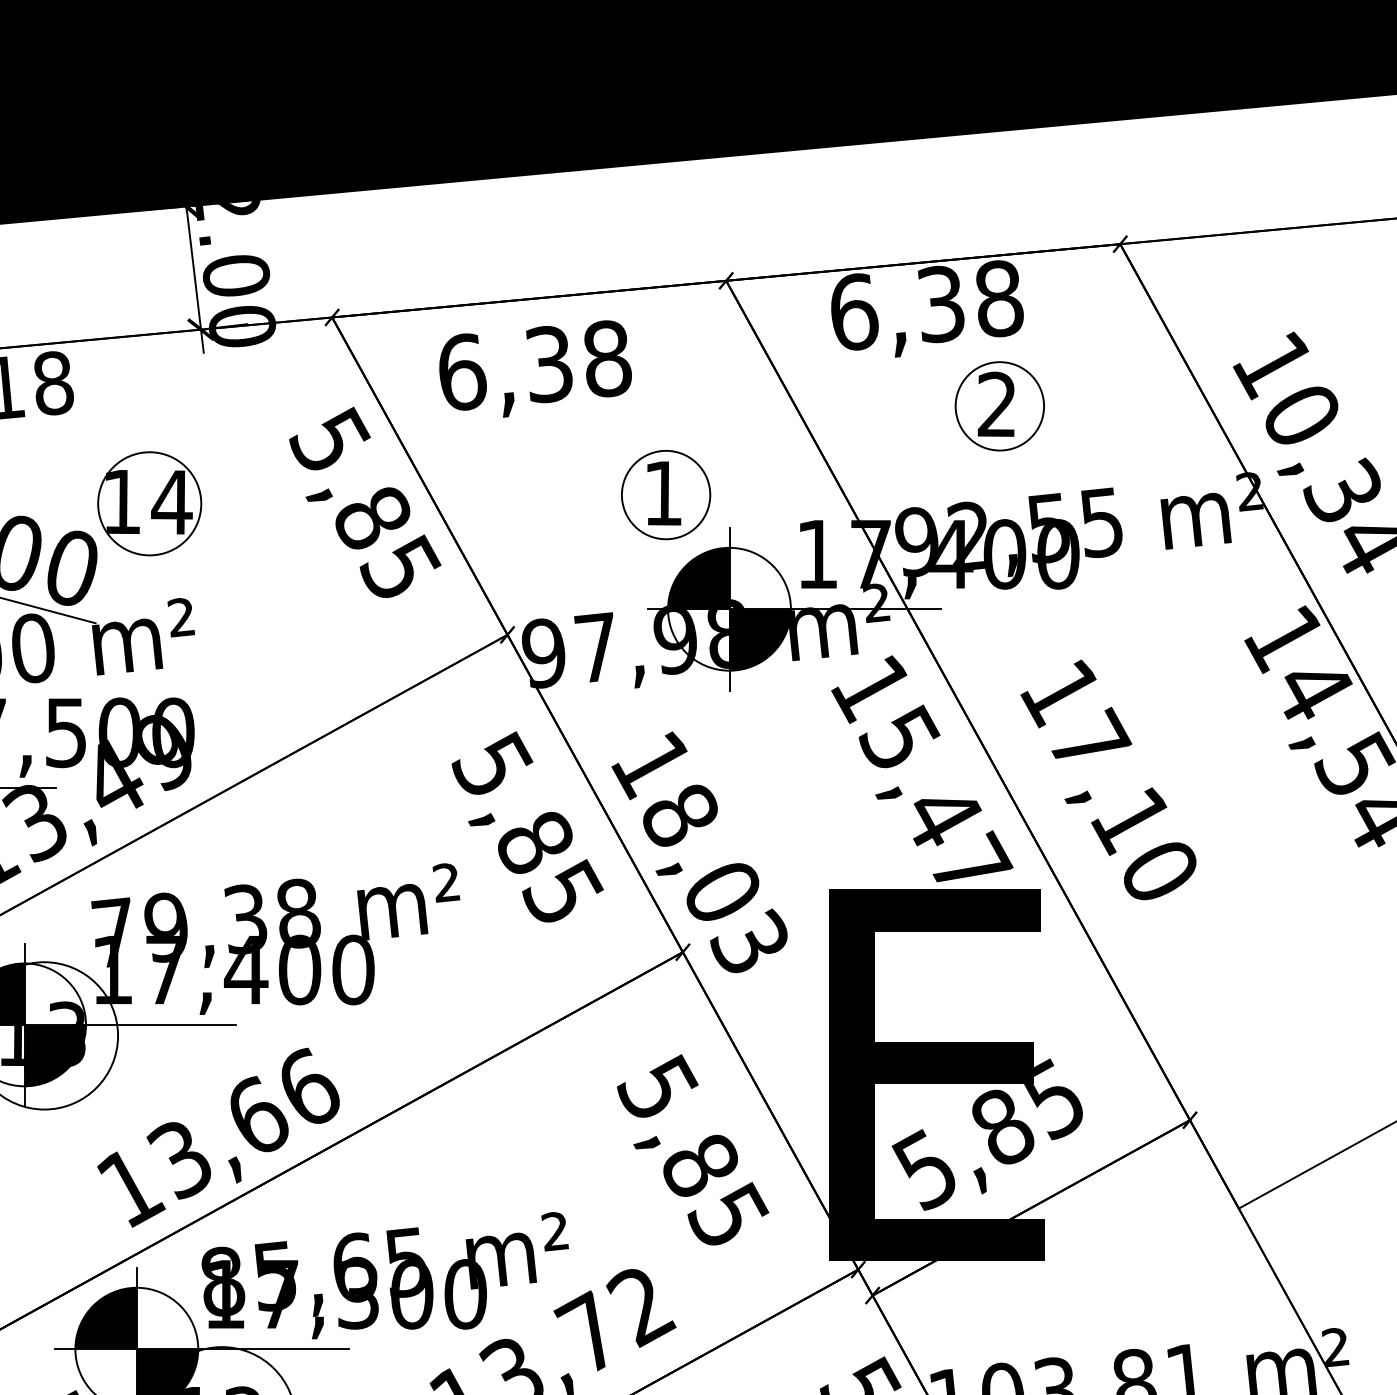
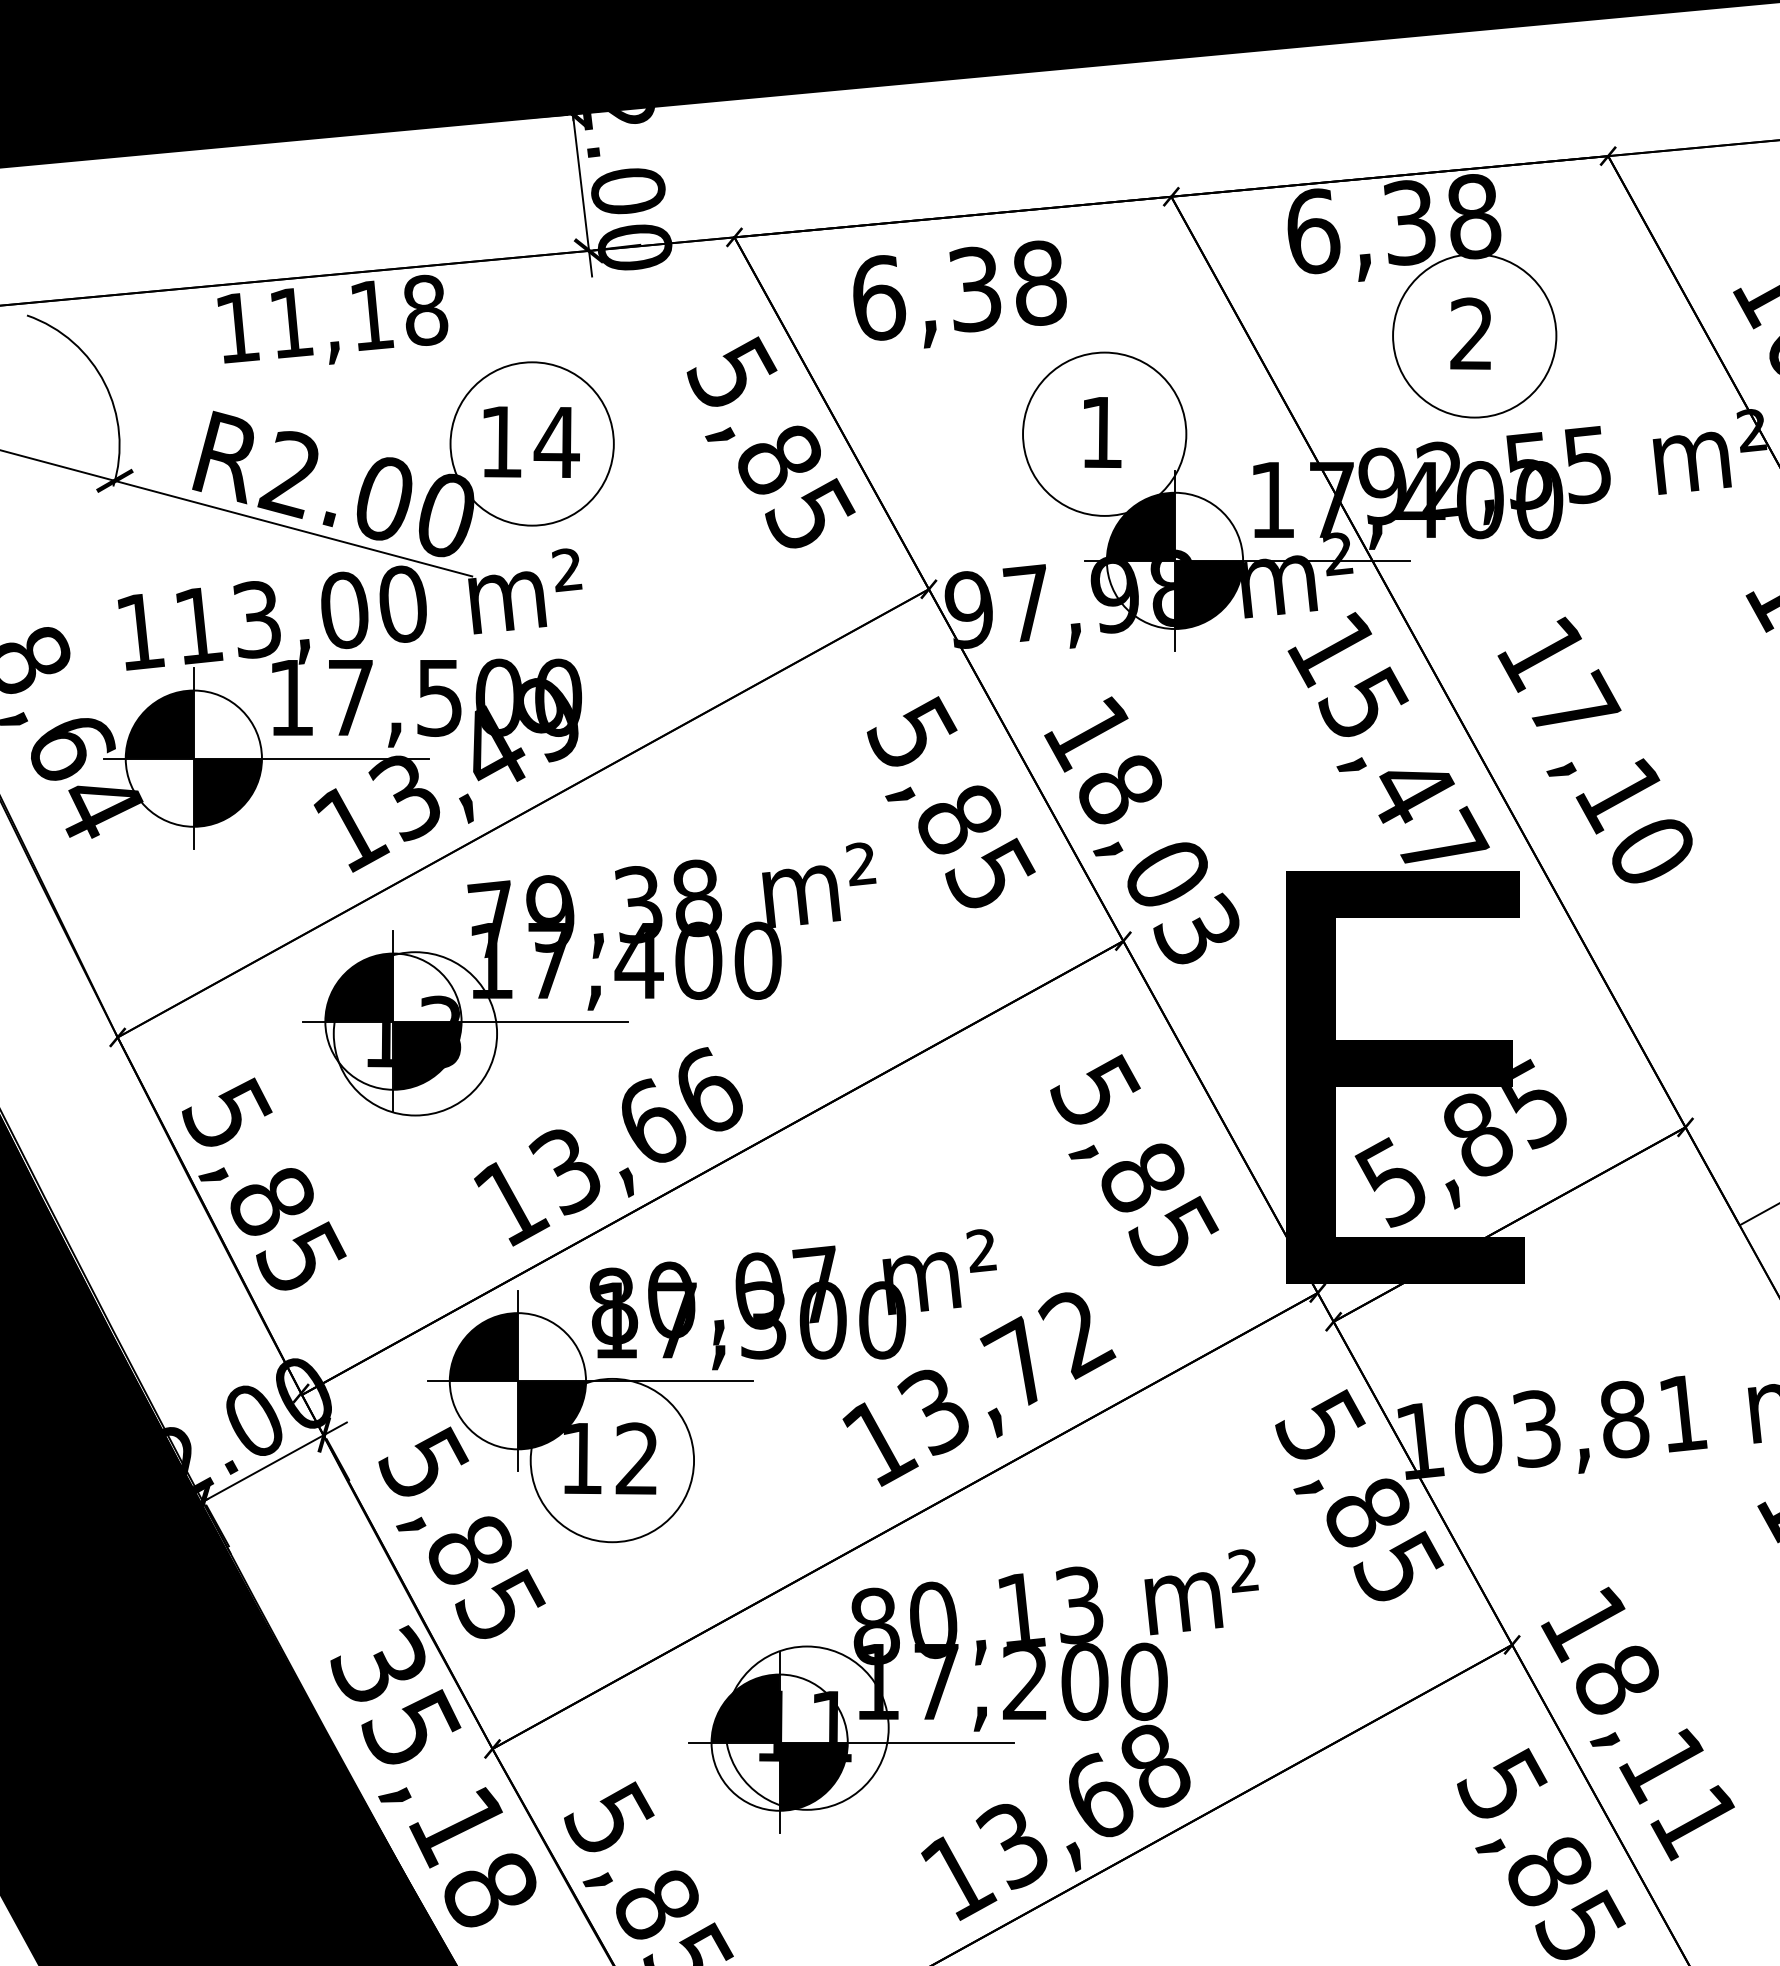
circle: (999, 405) -> (1474, 335), size x1.67
circle: (665, 494) -> (1104, 433), size x1.67
circle: (149, 503) -> (531, 443), size x1.43
text: (340, 1269) -> (743, 1292), 85,65 -> 80,07

